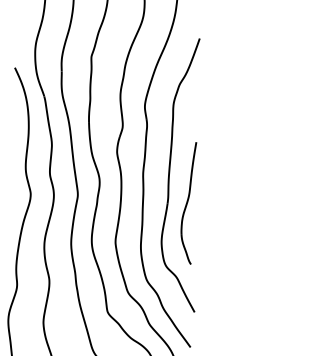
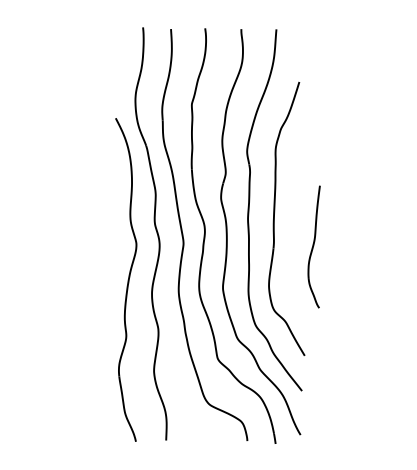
part: (187, 202) -> (313, 246), moved

